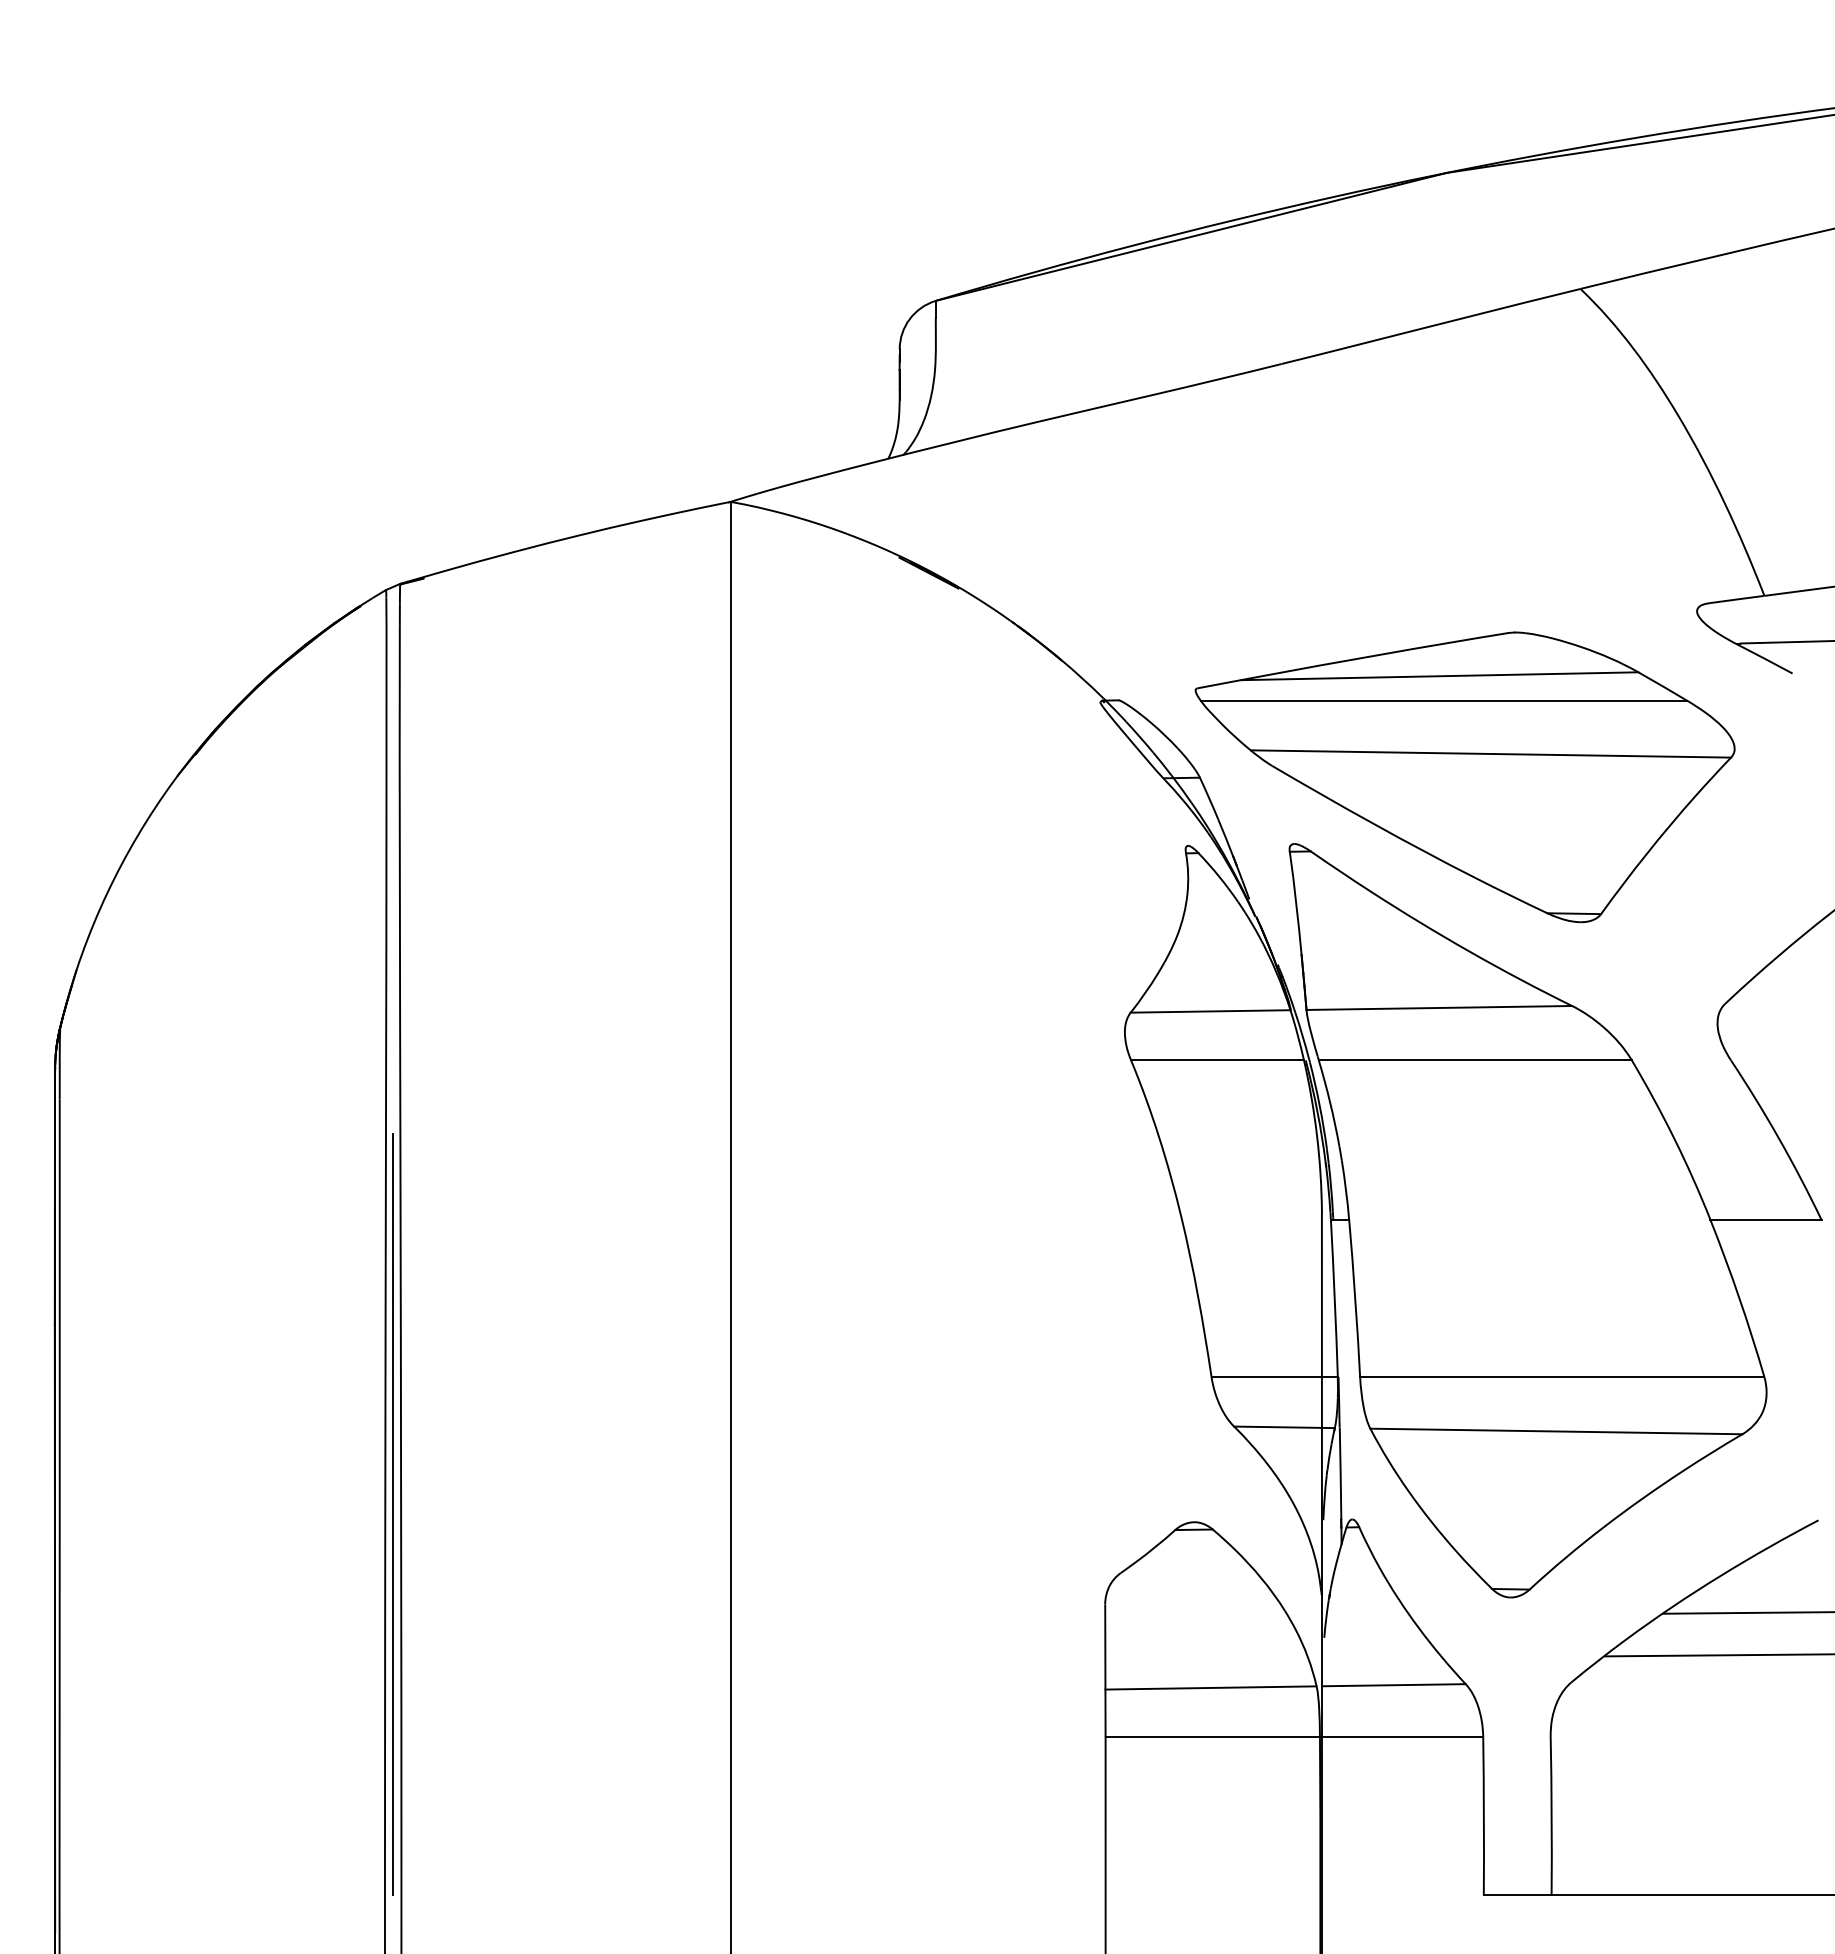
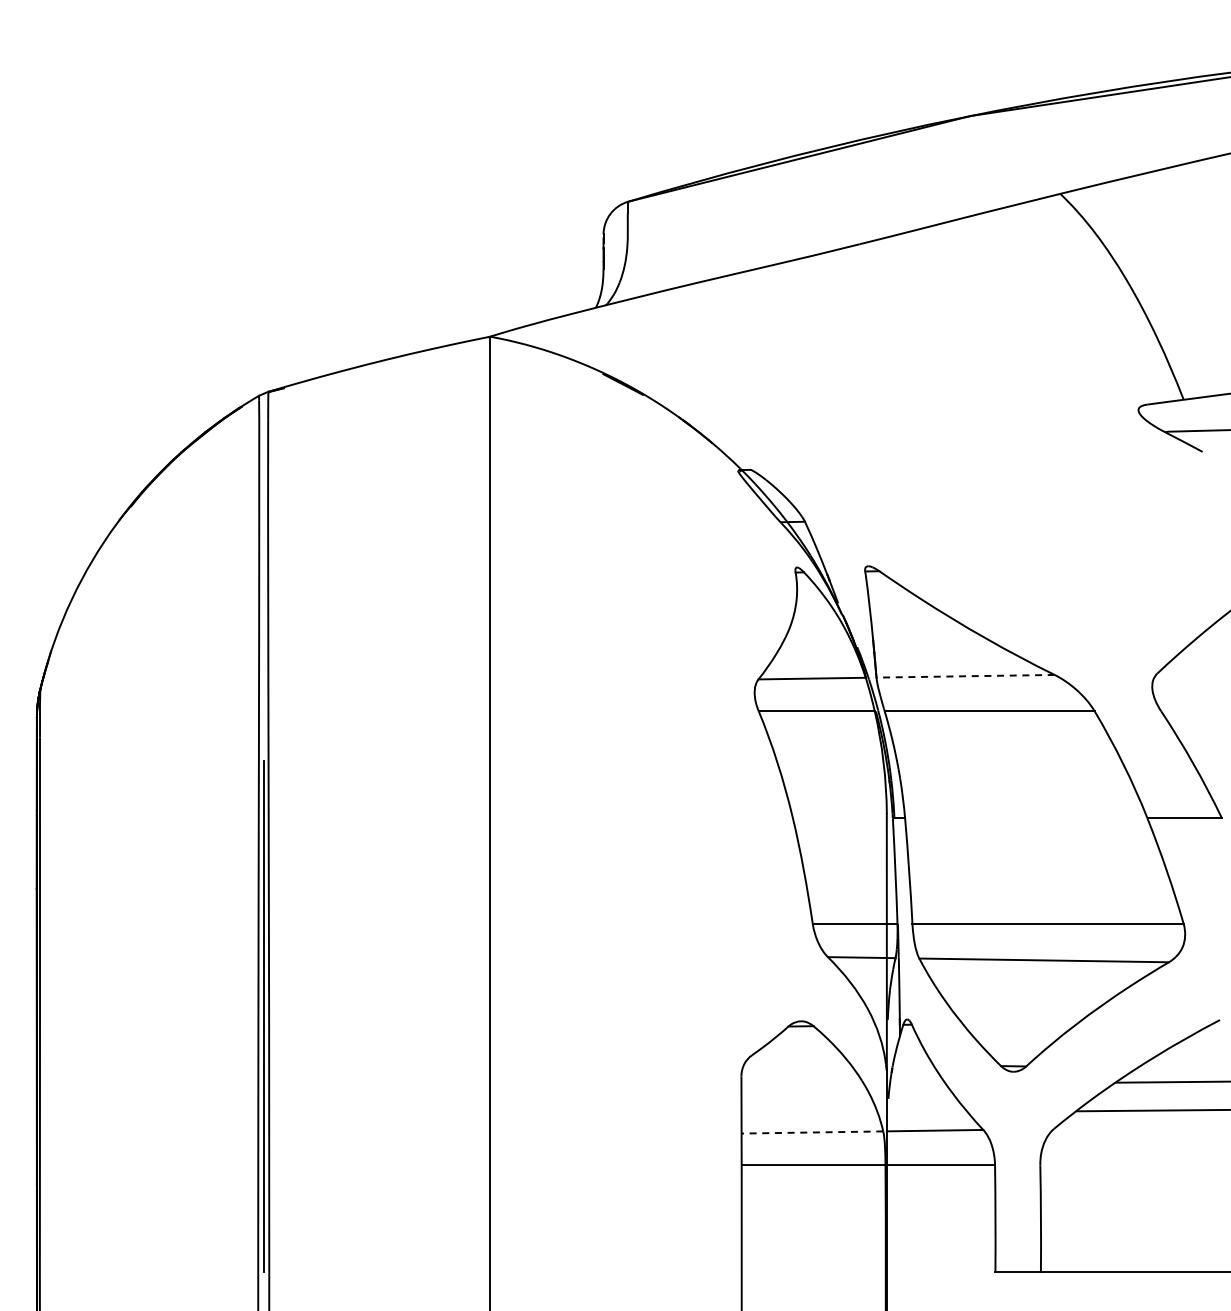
part: (1464, 777) -> (982, 521), removed
line: (1439, 1008) -> (965, 676), solid -> dashed
line: (1211, 1687) -> (812, 1132), solid -> dashed

